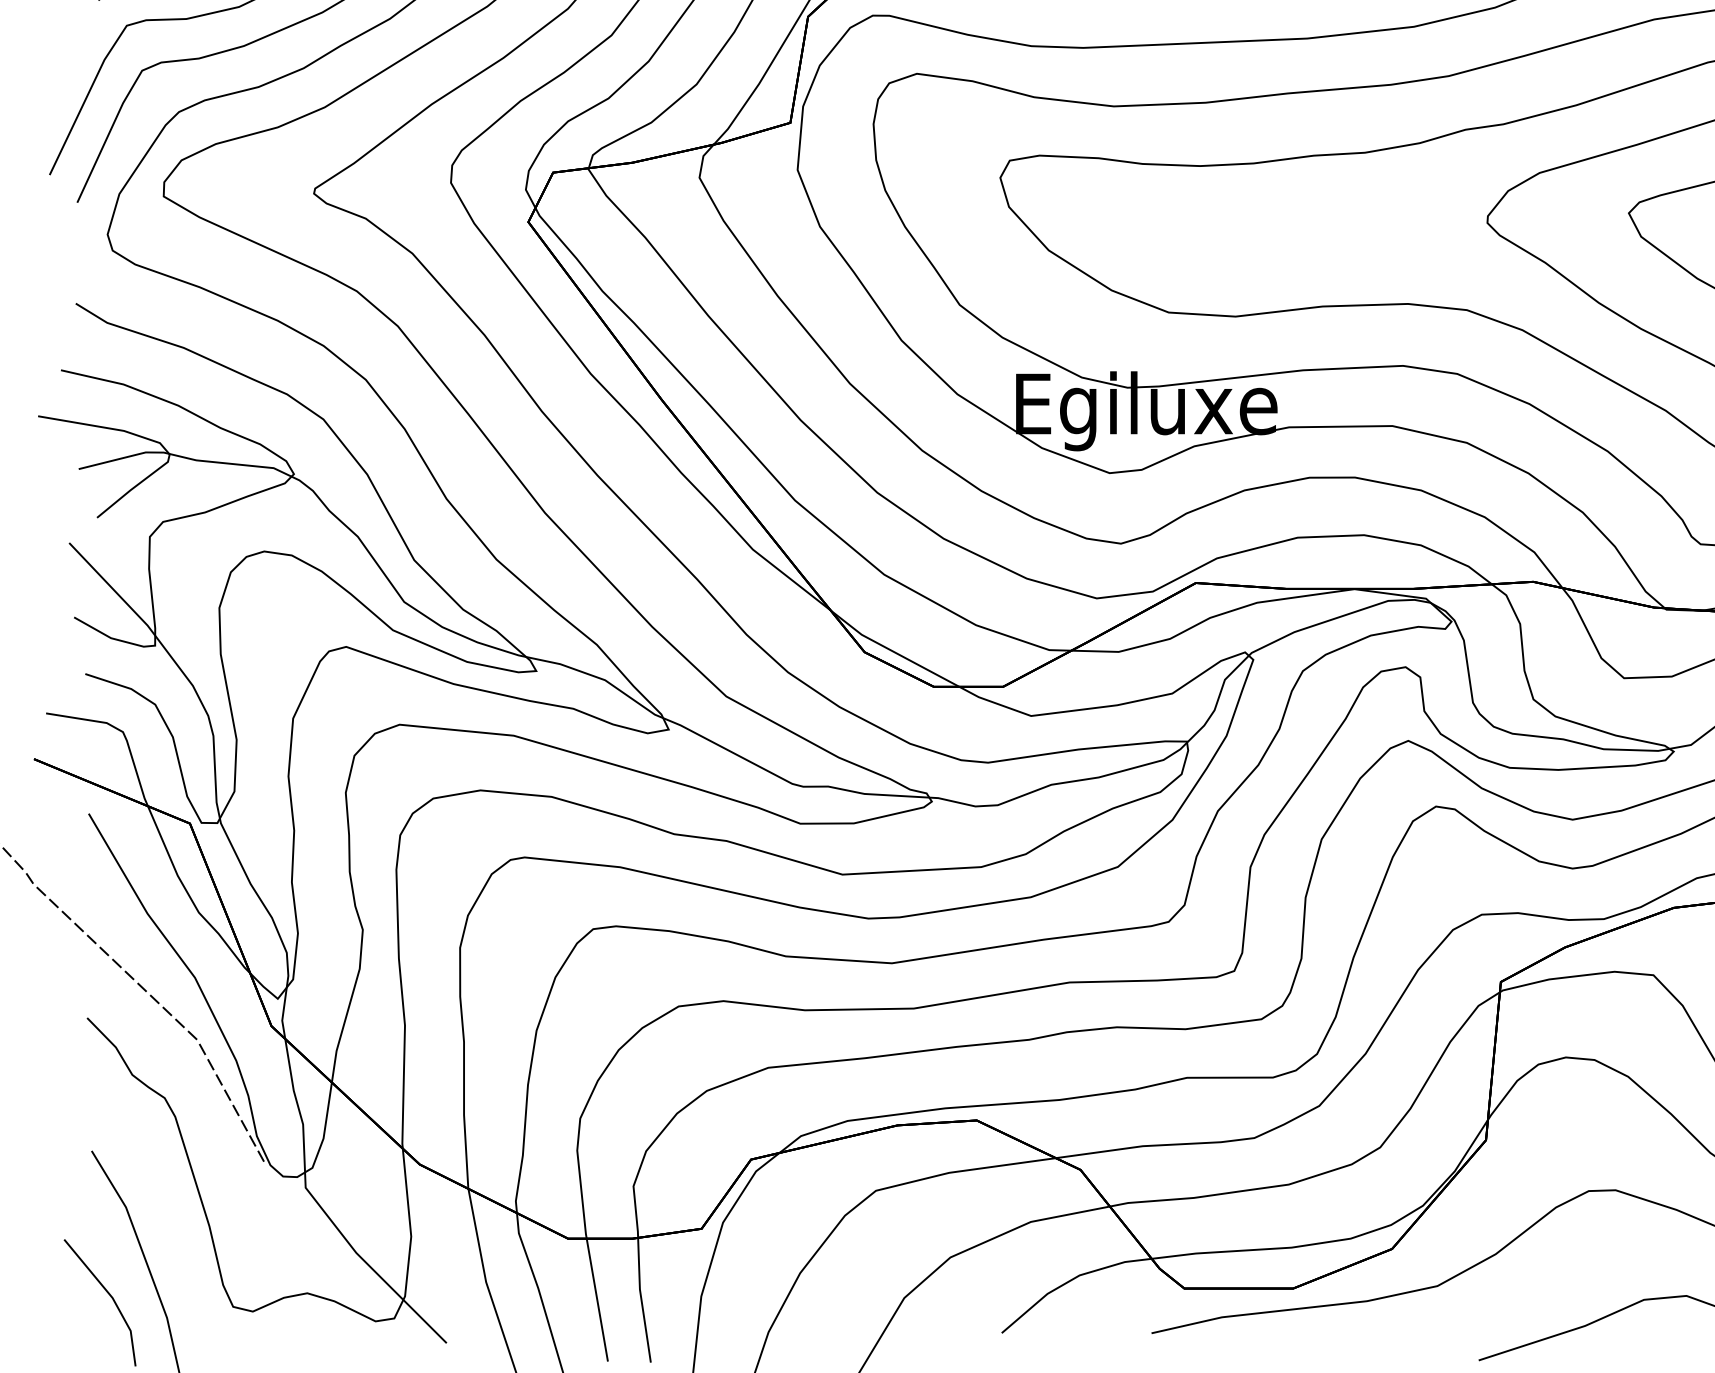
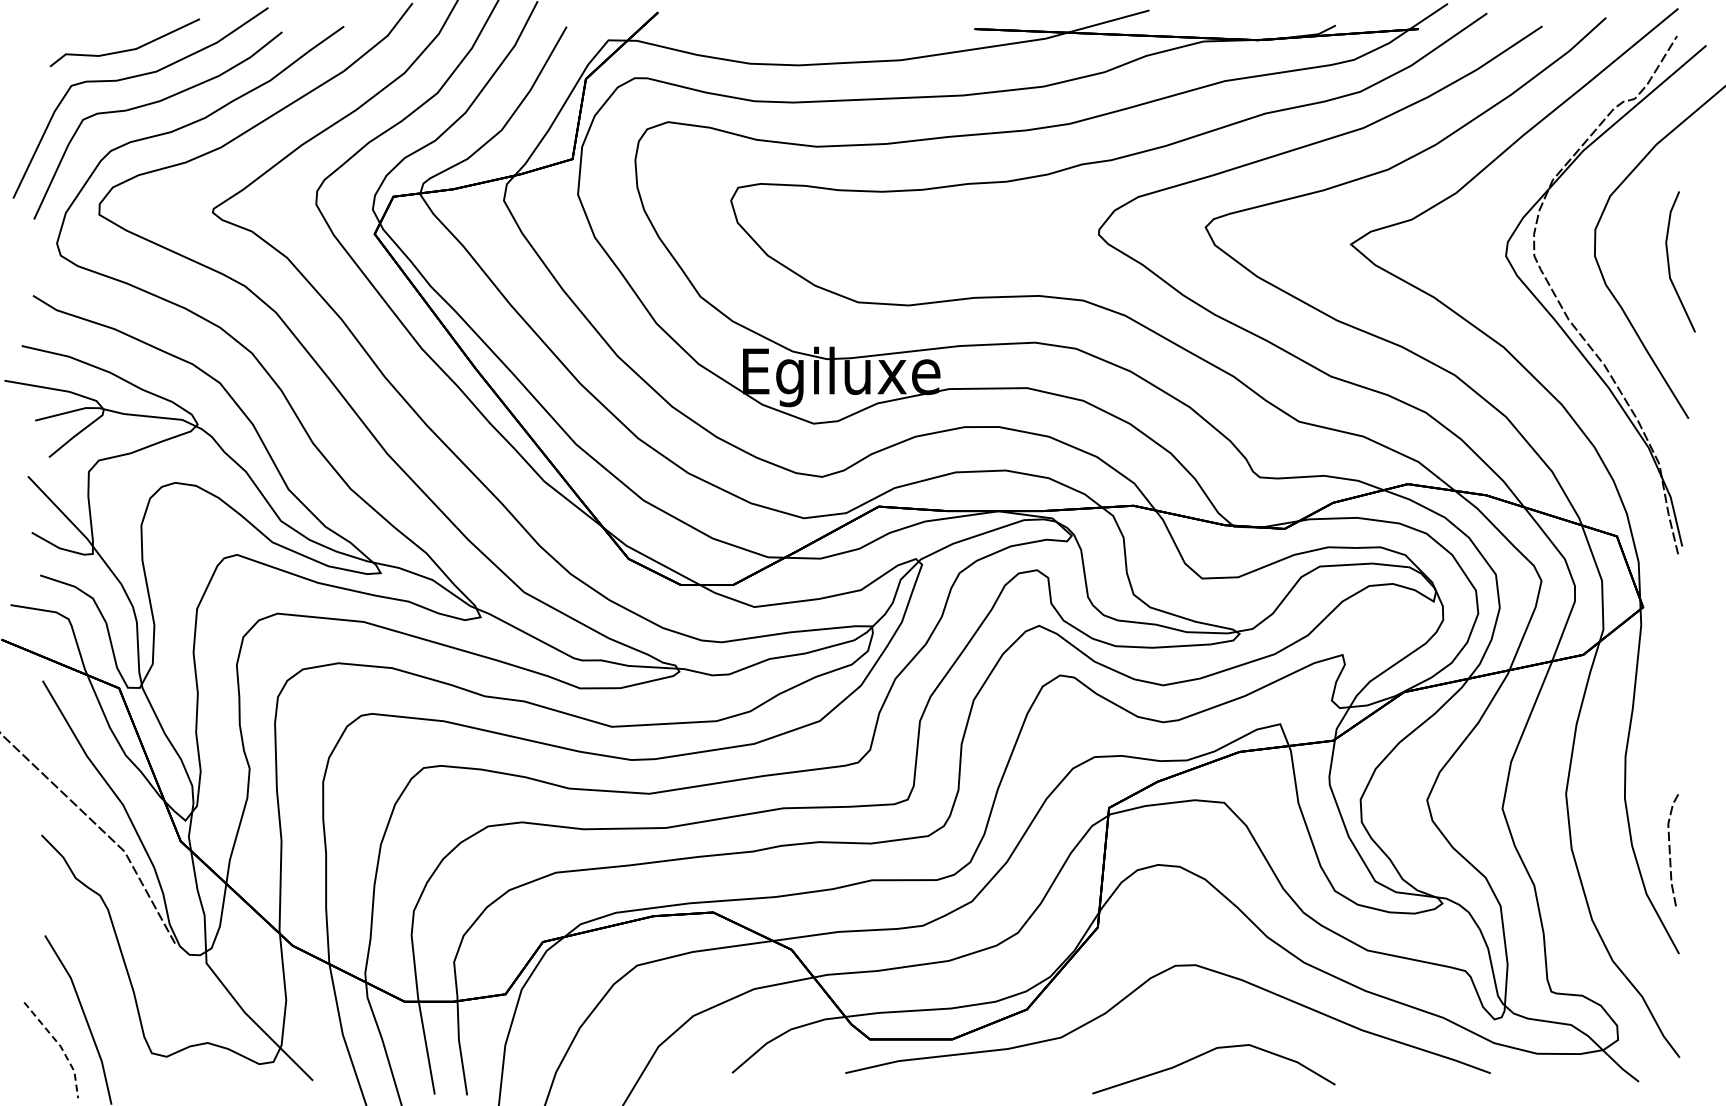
line: (112, 1297) -> (60, 1046), solid -> dashed

